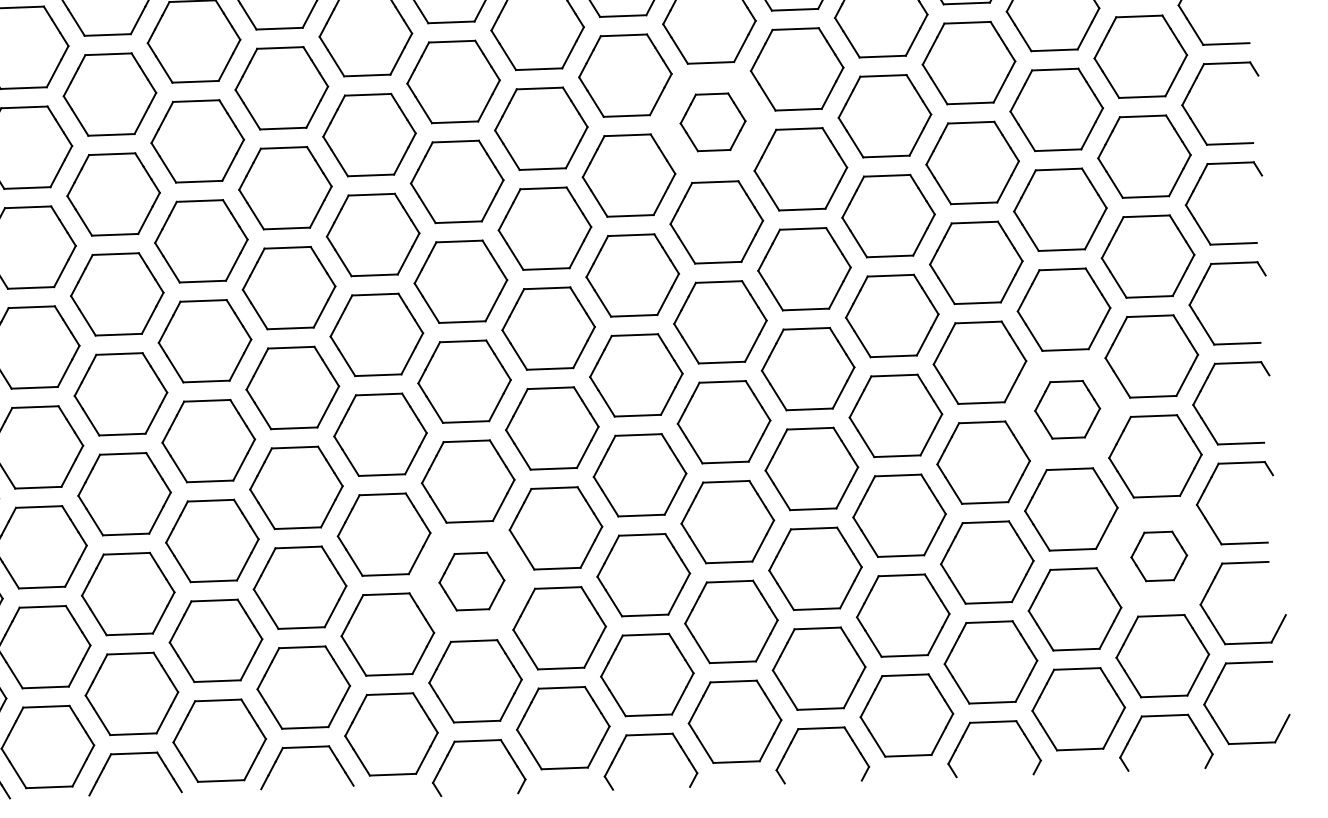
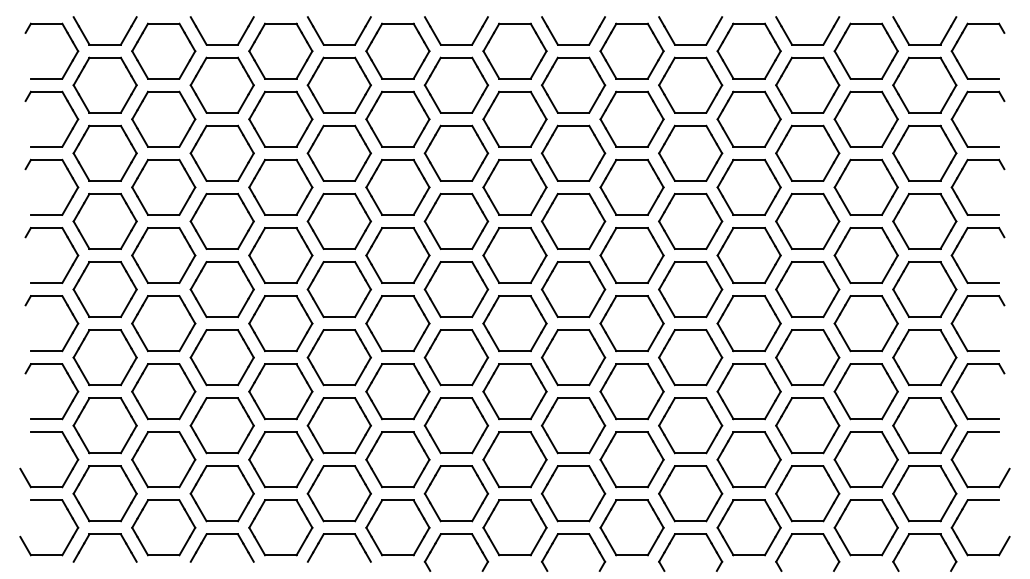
part: (712, 121) -> (631, 118), size x1.43
part: (1066, 409) -> (865, 323), size x1.43
part: (1158, 556) -> (924, 425), size x1.67
part: (471, 581) -> (456, 425), size x1.43

